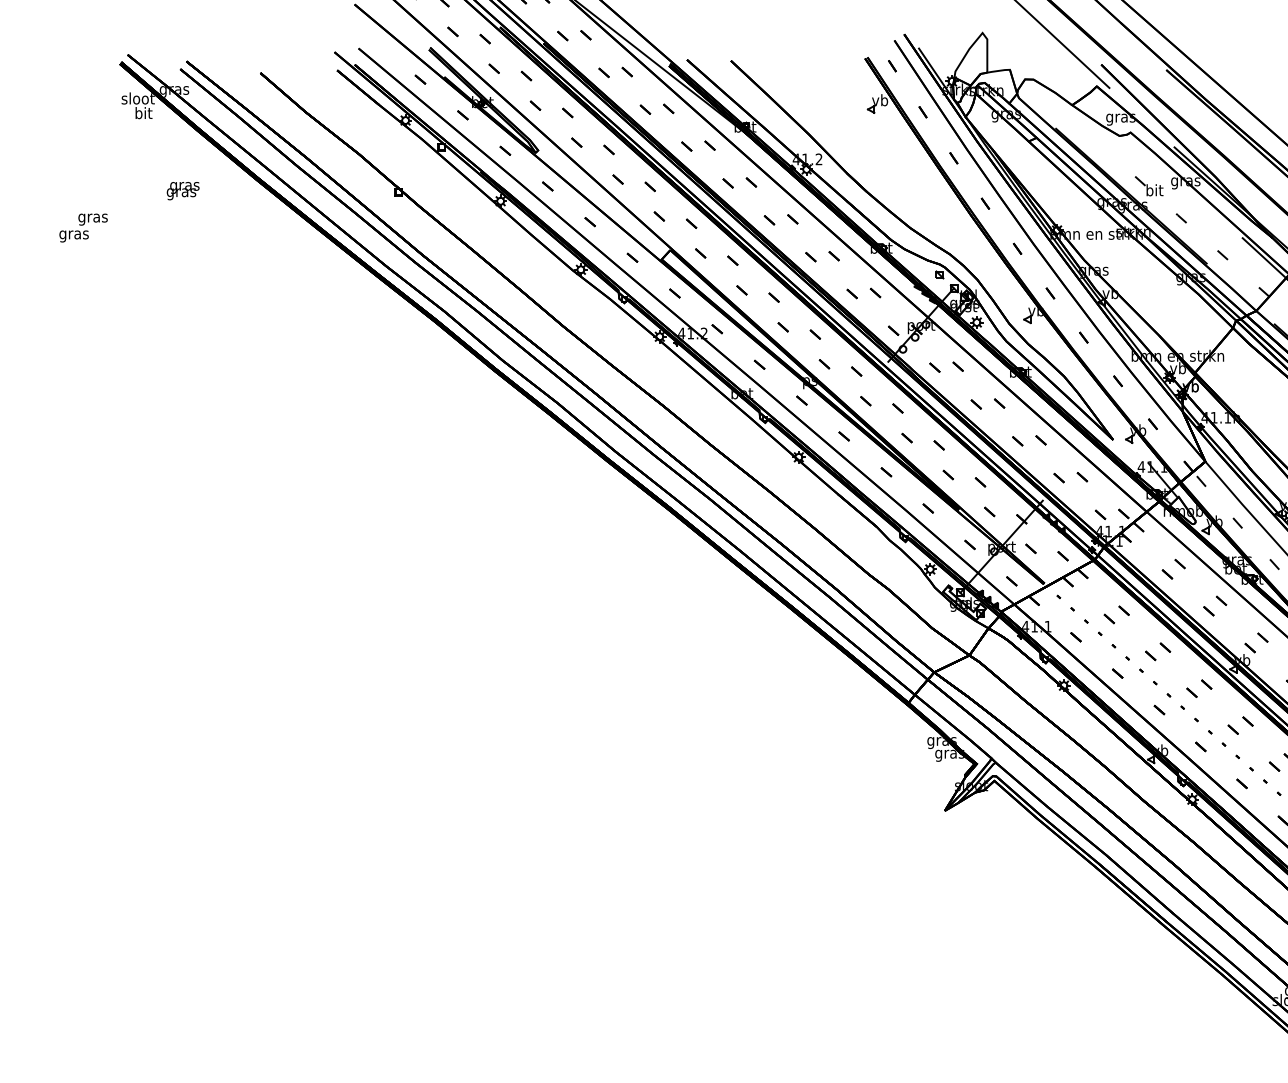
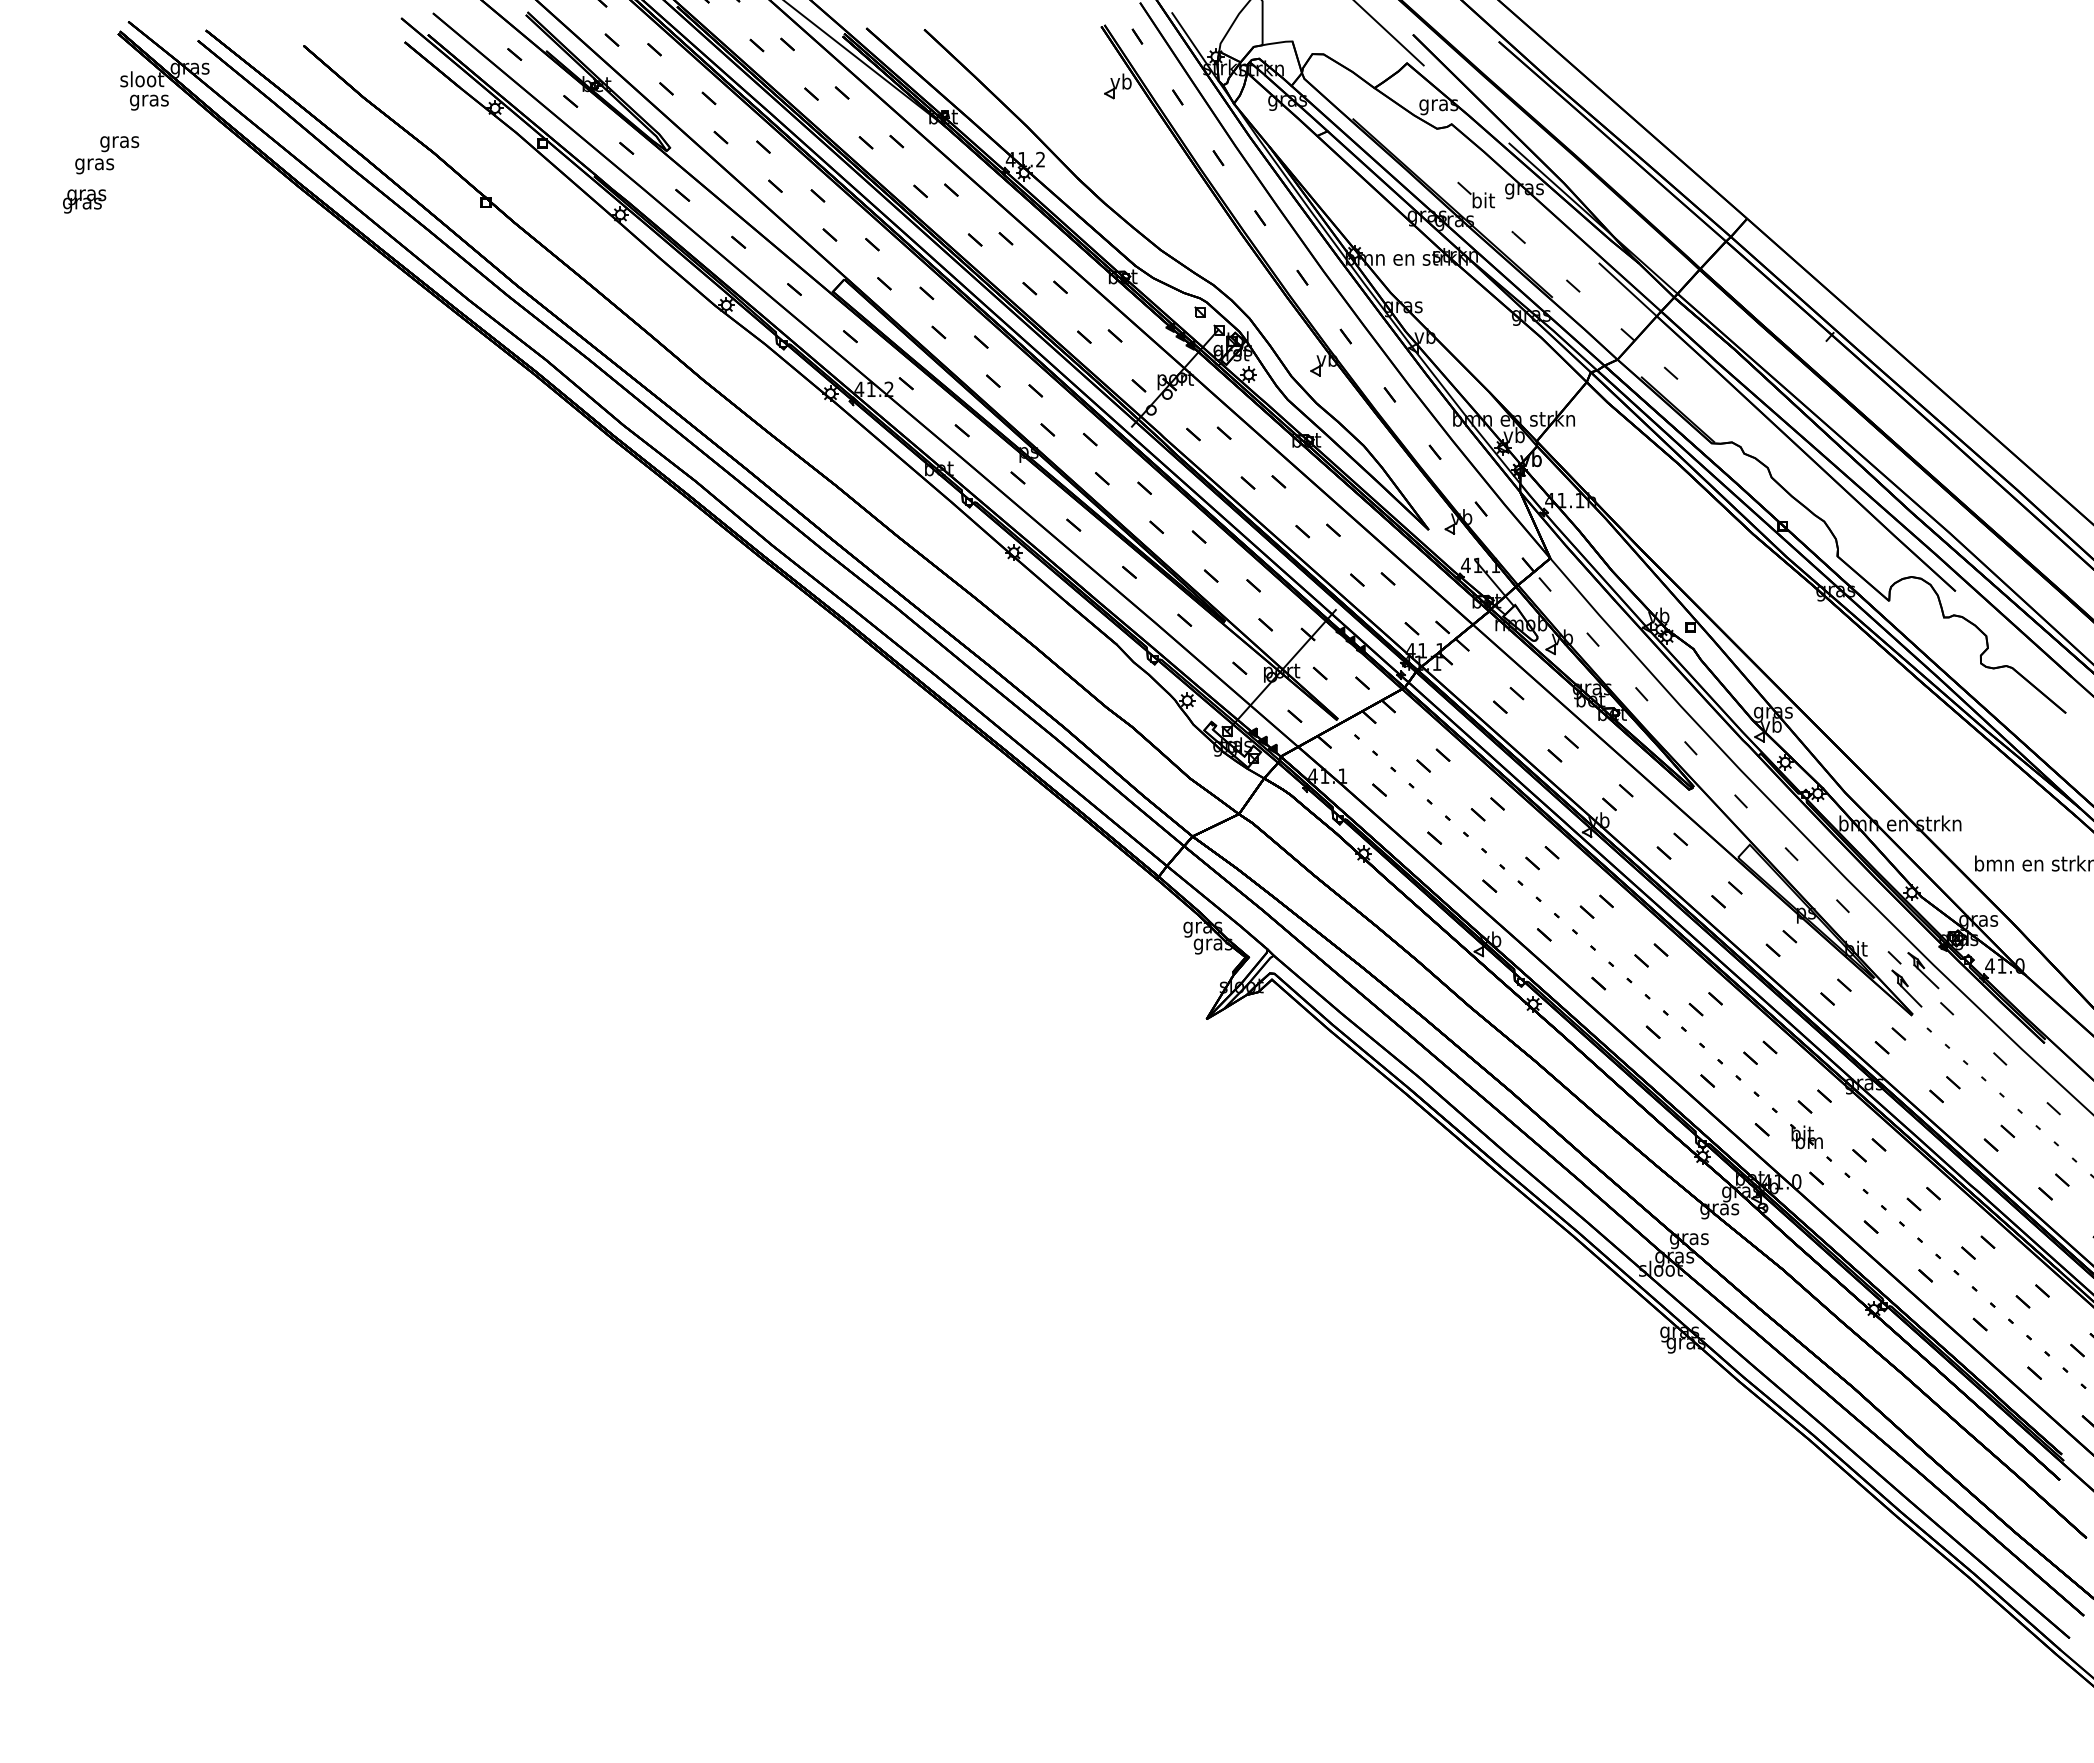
text: (143, 114) -> (149, 100), bit -> gras
text: (183, 191) -> (84, 201), moved
text: (83, 228) -> (107, 155), moved

